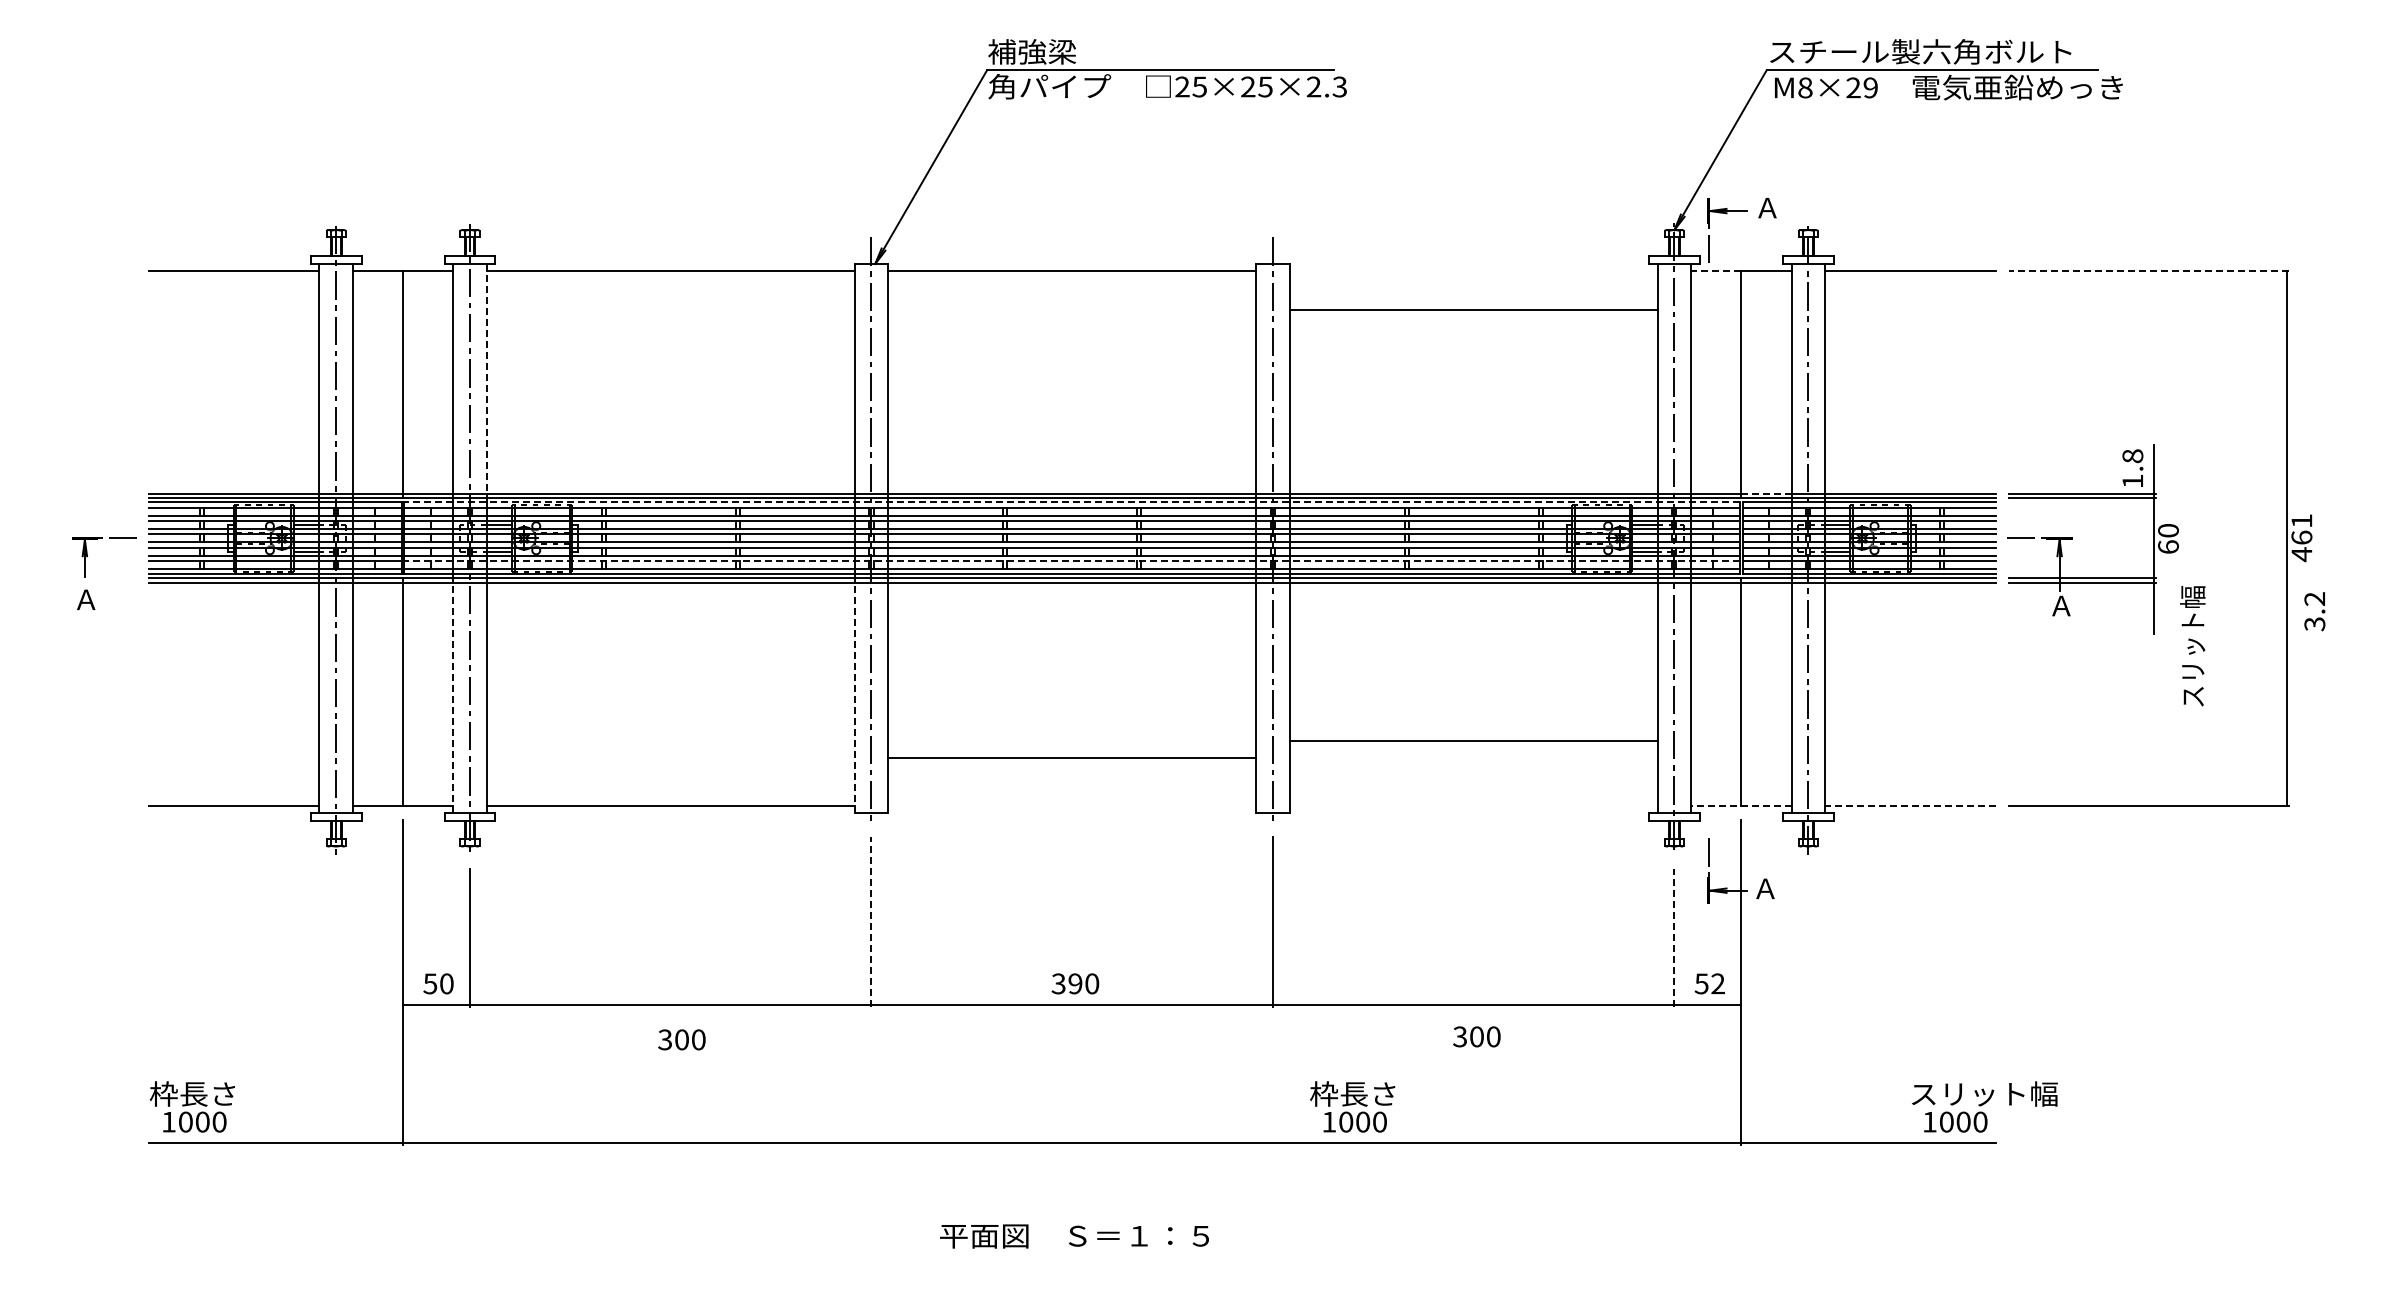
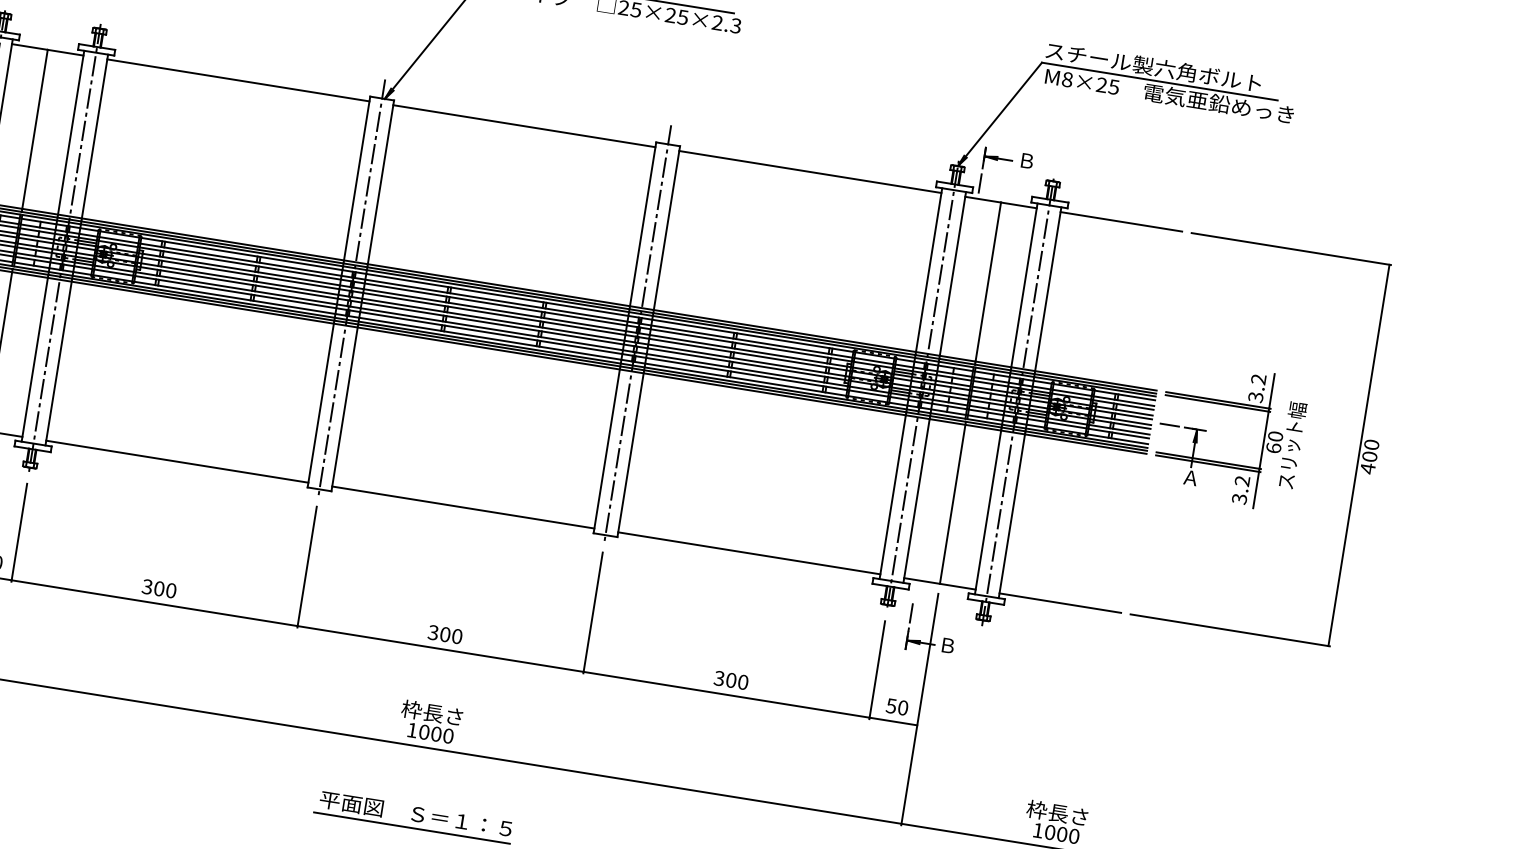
text: (1870, 87) -> (1113, 86), M8×29 -> M8×25
text: (1767, 207) -> (1026, 160), Ａ -> Ｂ
line: (1715, 270) -> (982, 199), dashed -> solid
line: (2148, 270) -> (1291, 248), dashed -> solid
line: (1473, 309) -> (810, 171), moved
line: (486, 378) -> (94, 136), dashed -> solid
text: (2132, 468) -> (1257, 388), 1.8 -> 3.2
line: (1765, 493) -> (992, 364), dashed -> solid
line: (1072, 502) -> (498, 291), dashed -> solid
text: (2301, 529) -> (1370, 450), 461 -> 400
line: (1072, 561) -> (491, 333), dashed -> solid
text: (2314, 611) -> (1240, 489), moved
text: (2192, 646) -> (1291, 445), moved
line: (453, 697) -> (34, 359), dashed -> solid
line: (854, 697) -> (320, 405), dashed -> solid
line: (1473, 740) -> (749, 552), moved
line: (1072, 757) -> (463, 507), moved
line: (1740, 805) -> (939, 583), dashed -> solid
line: (1909, 805) -> (1059, 602), dashed -> solid
text: (1765, 888) -> (947, 645), Ａ -> Ｂ
line: (871, 921) -> (307, 566), dashed -> solid
line: (1674, 937) -> (877, 669), dashed -> solid
text: (1075, 983) -> (445, 634), 390 -> 300
text: (1717, 983) -> (902, 707), 52 -> 50
text: (1476, 1036) -> (731, 680), moved
text: (681, 1039) -> (159, 588), moved
text: (1983, 1093) -> (1079, 816), スリット幅 -> 枠長さ
text: (1352, 1106) -> (430, 721), moved
line: (1071, 1256) -> (411, 828), added

